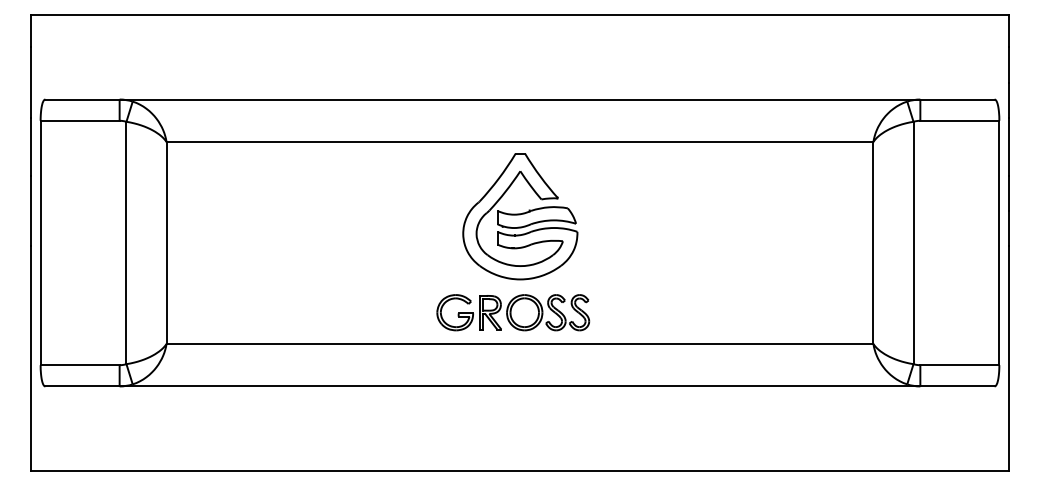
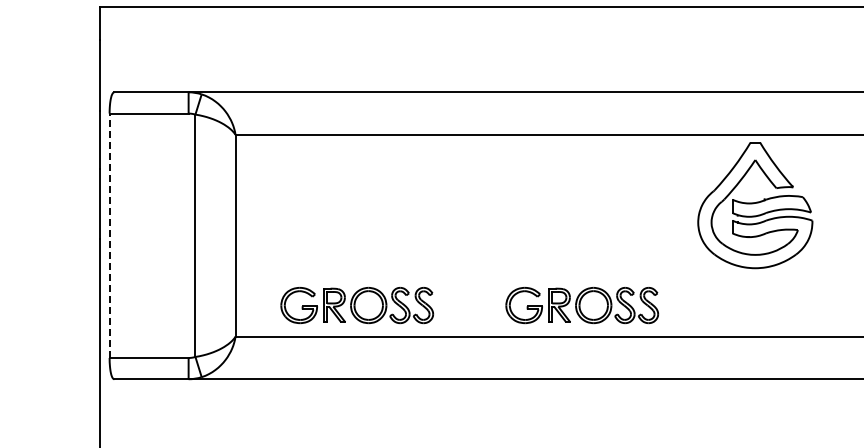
part: (520, 216) -> (755, 205), moved
line: (40, 242) -> (109, 235), solid -> dashed
part: (288, 312) -> (357, 305), added

